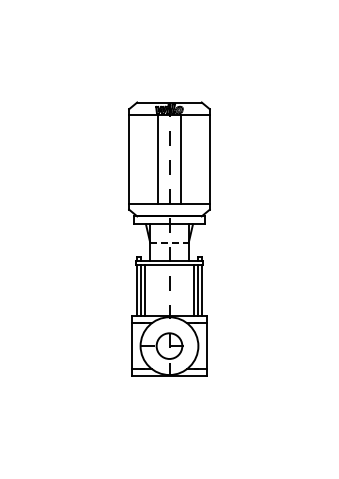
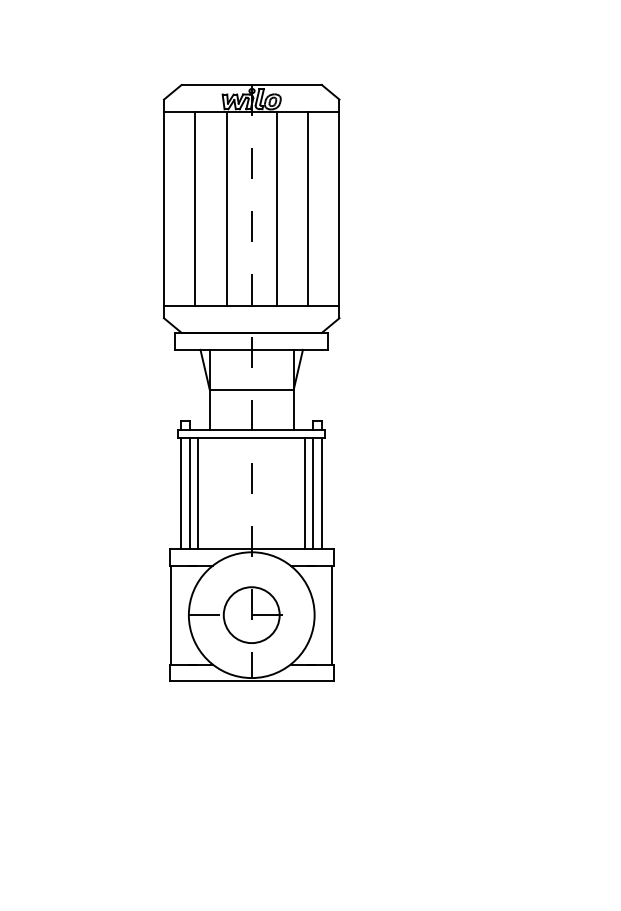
line: (143, 159) -> (195, 209), added
line: (195, 159) -> (308, 209), added
line: (169, 242) -> (251, 389), dashed -> solid

